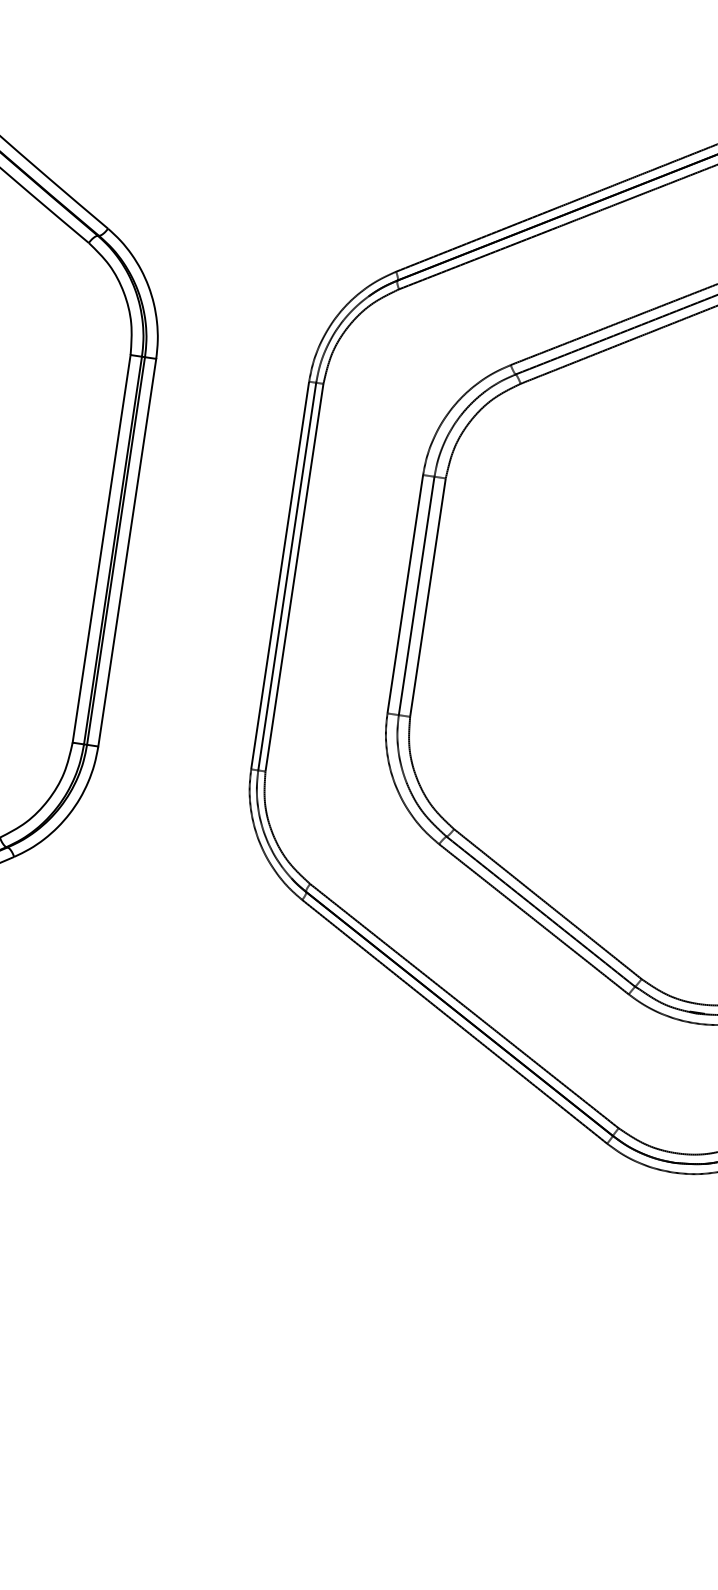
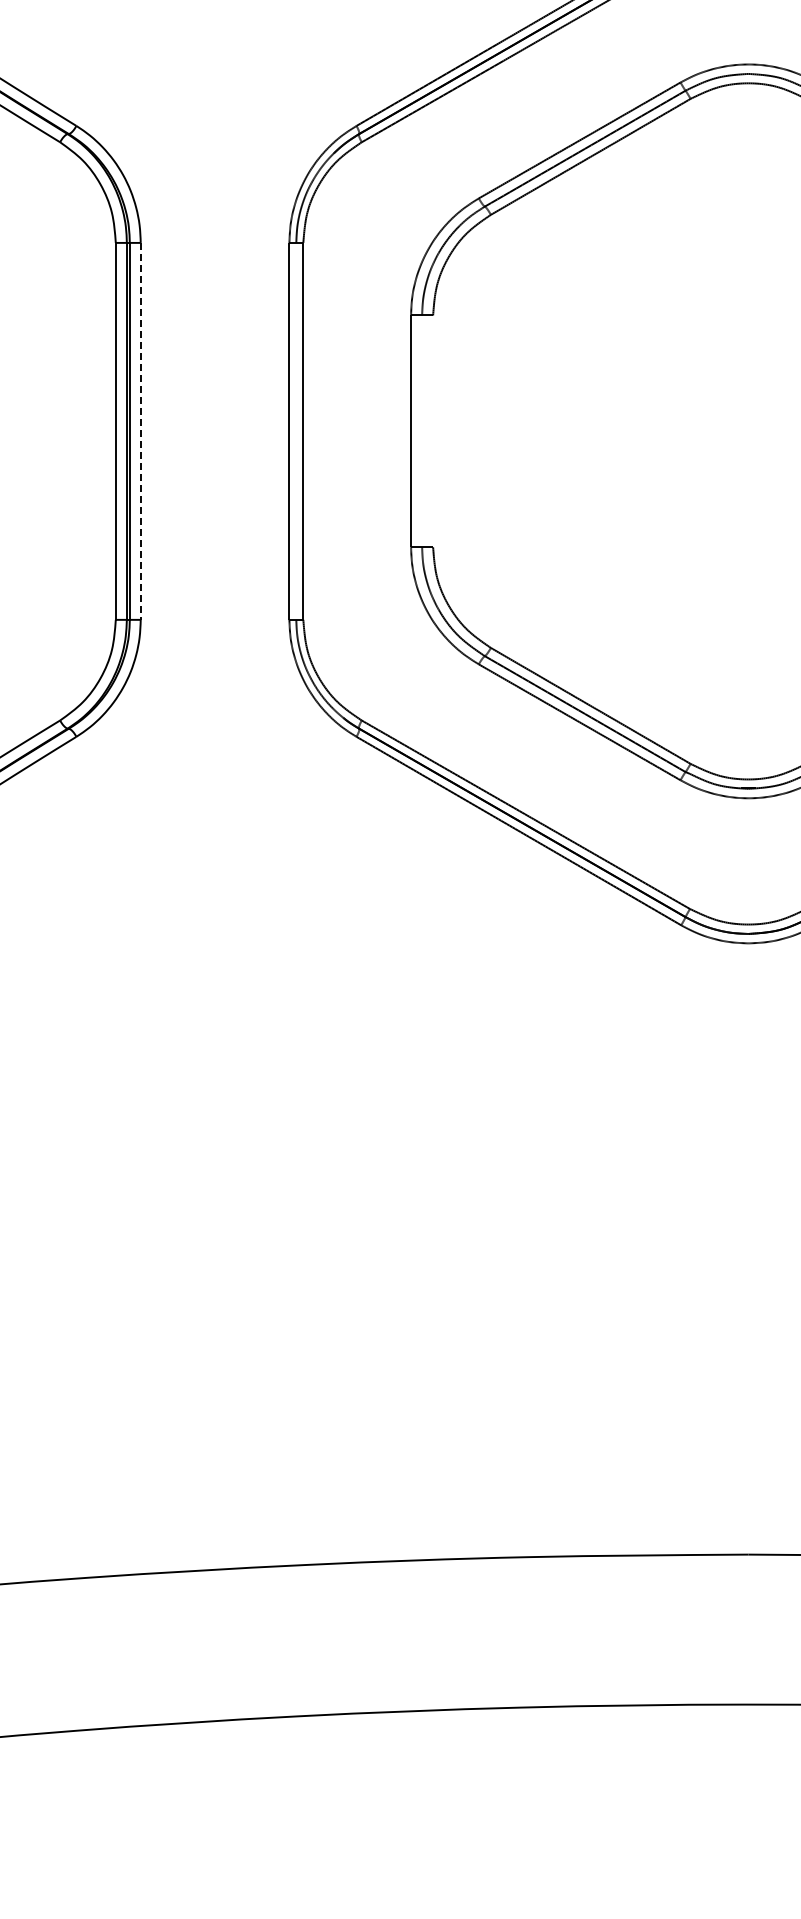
line: (127, 552) -> (140, 431), solid -> dashed
line: (287, 575) -> (296, 430), removed
line: (417, 596) -> (422, 431), removed
line: (428, 597) -> (433, 431), removed

